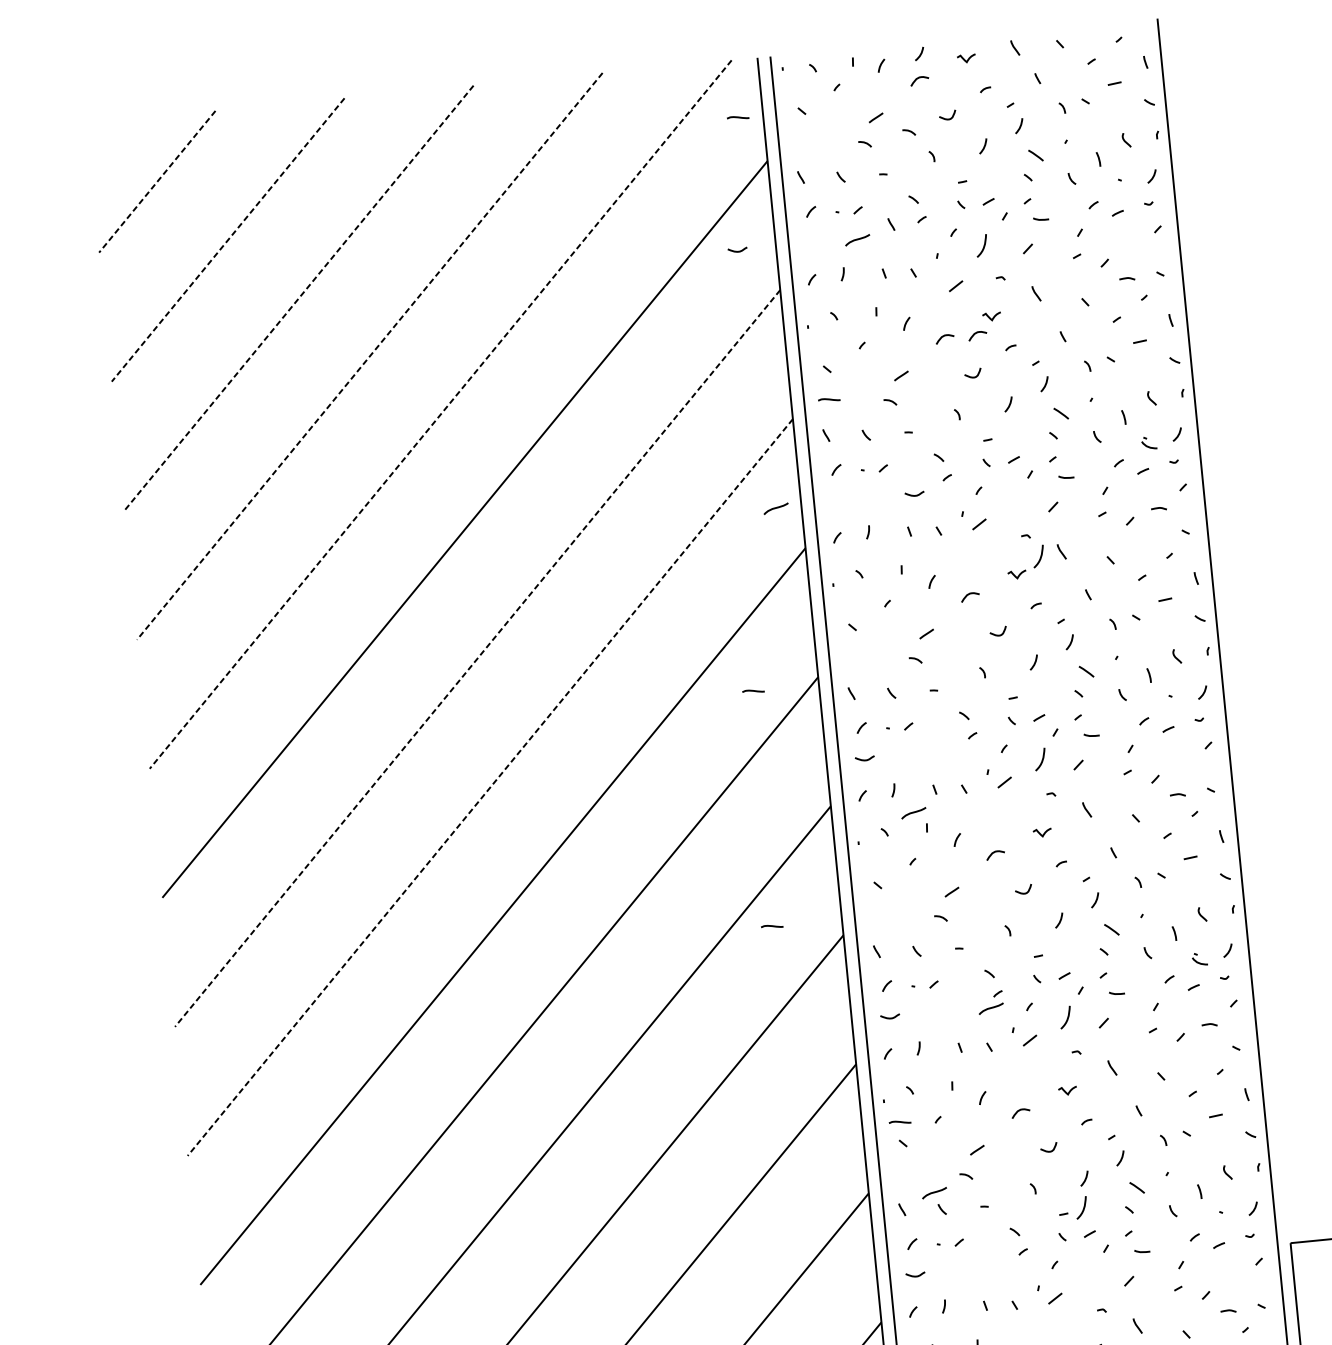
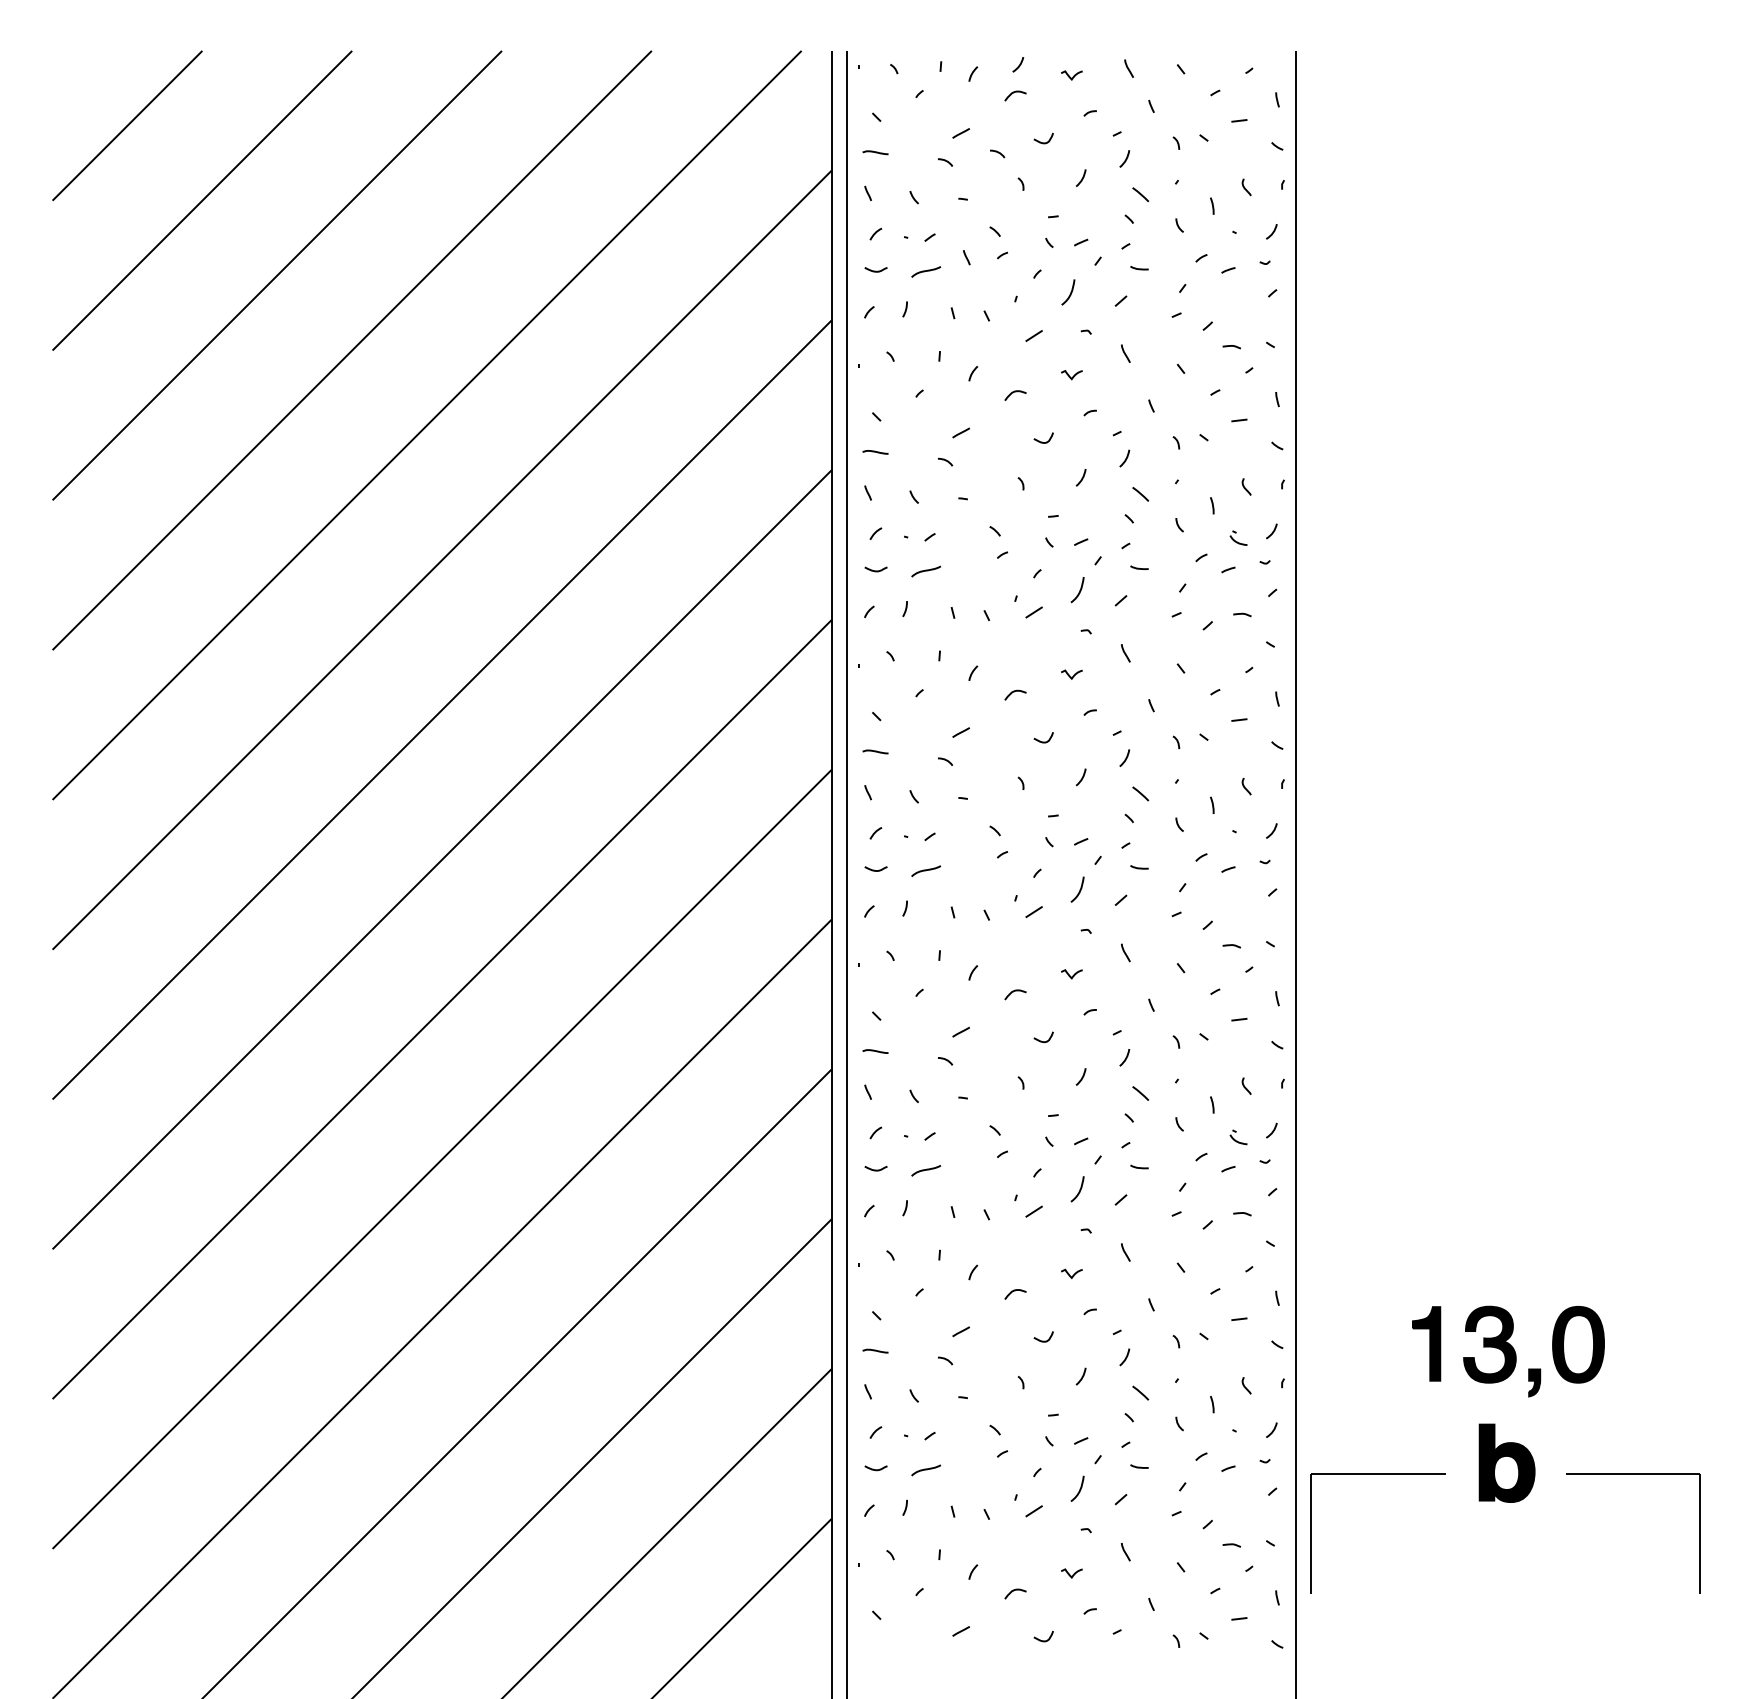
curve: (738, 117) -> (875, 152), moved
line: (157, 181) -> (127, 125), dashed -> solid
line: (228, 239) -> (202, 200), dashed -> solid
curve: (737, 250) -> (875, 270), moved
line: (299, 298) -> (277, 275), dashed -> solid
curve: (975, 334) -> (1051, 393), removed
line: (370, 356) -> (352, 350), dashed -> solid
line: (441, 414) -> (427, 425), dashed -> solid
curve: (914, 495) -> (875, 570), moved
curve: (775, 508) -> (925, 571), moved
curve: (1040, 556) -> (1079, 590), moved
line: (478, 658) -> (442, 710), dashed -> solid
curve: (753, 690) -> (875, 751), moved
line: (490, 787) -> (442, 859), dashed -> solid
curve: (914, 812) -> (926, 870), moved
curve: (772, 926) -> (875, 1051), moved
curve: (991, 1008) -> (926, 1170), moved
curve: (900, 1121) -> (875, 1350), moved
curve: (933, 1193) -> (925, 1470), moved
curve: (1083, 1207) -> (1079, 1488), moved

